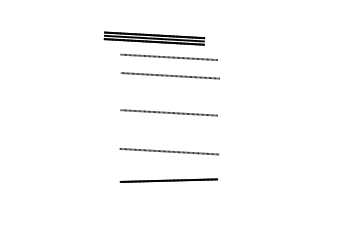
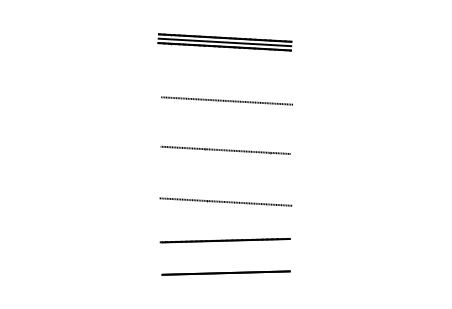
part: (154, 38) -> (224, 42), moved
line: (169, 56) -> (225, 75), removed
line: (169, 204) -> (225, 272), added

